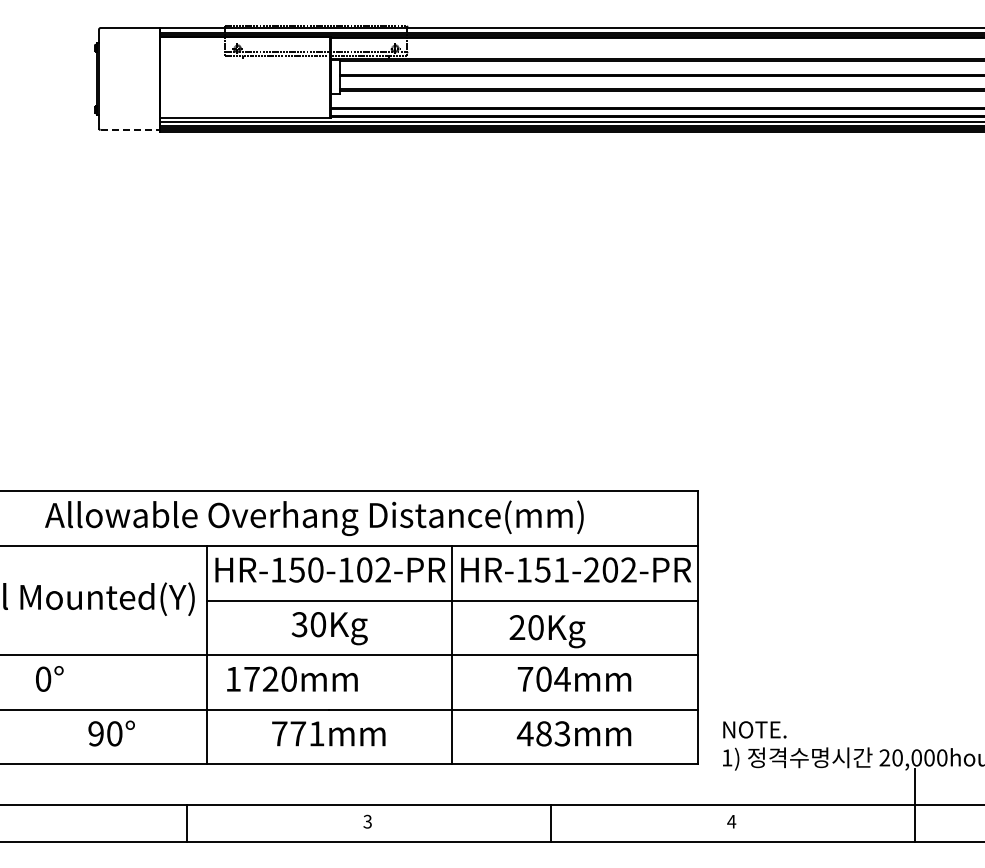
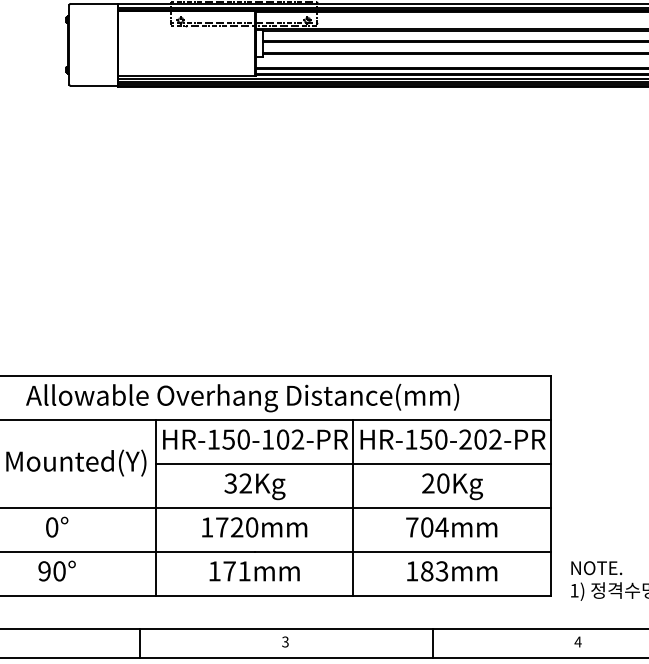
line: (130, 129) -> (94, 85), dashed -> solid
text: (561, 569) -> (441, 439), HR-151-202-PR -> HR-150-202-PR
text: (318, 624) -> (245, 483), 30Kg -> 32Kg
text: (547, 631) -> (452, 486), moved
text: (49, 678) -> (56, 526), moved
text: (292, 678) -> (254, 526), moved
text: (111, 733) -> (56, 571), moved
text: (279, 733) -> (214, 571), 771mm -> 171mm
text: (524, 733) -> (411, 571), 483mm -> 183mm

